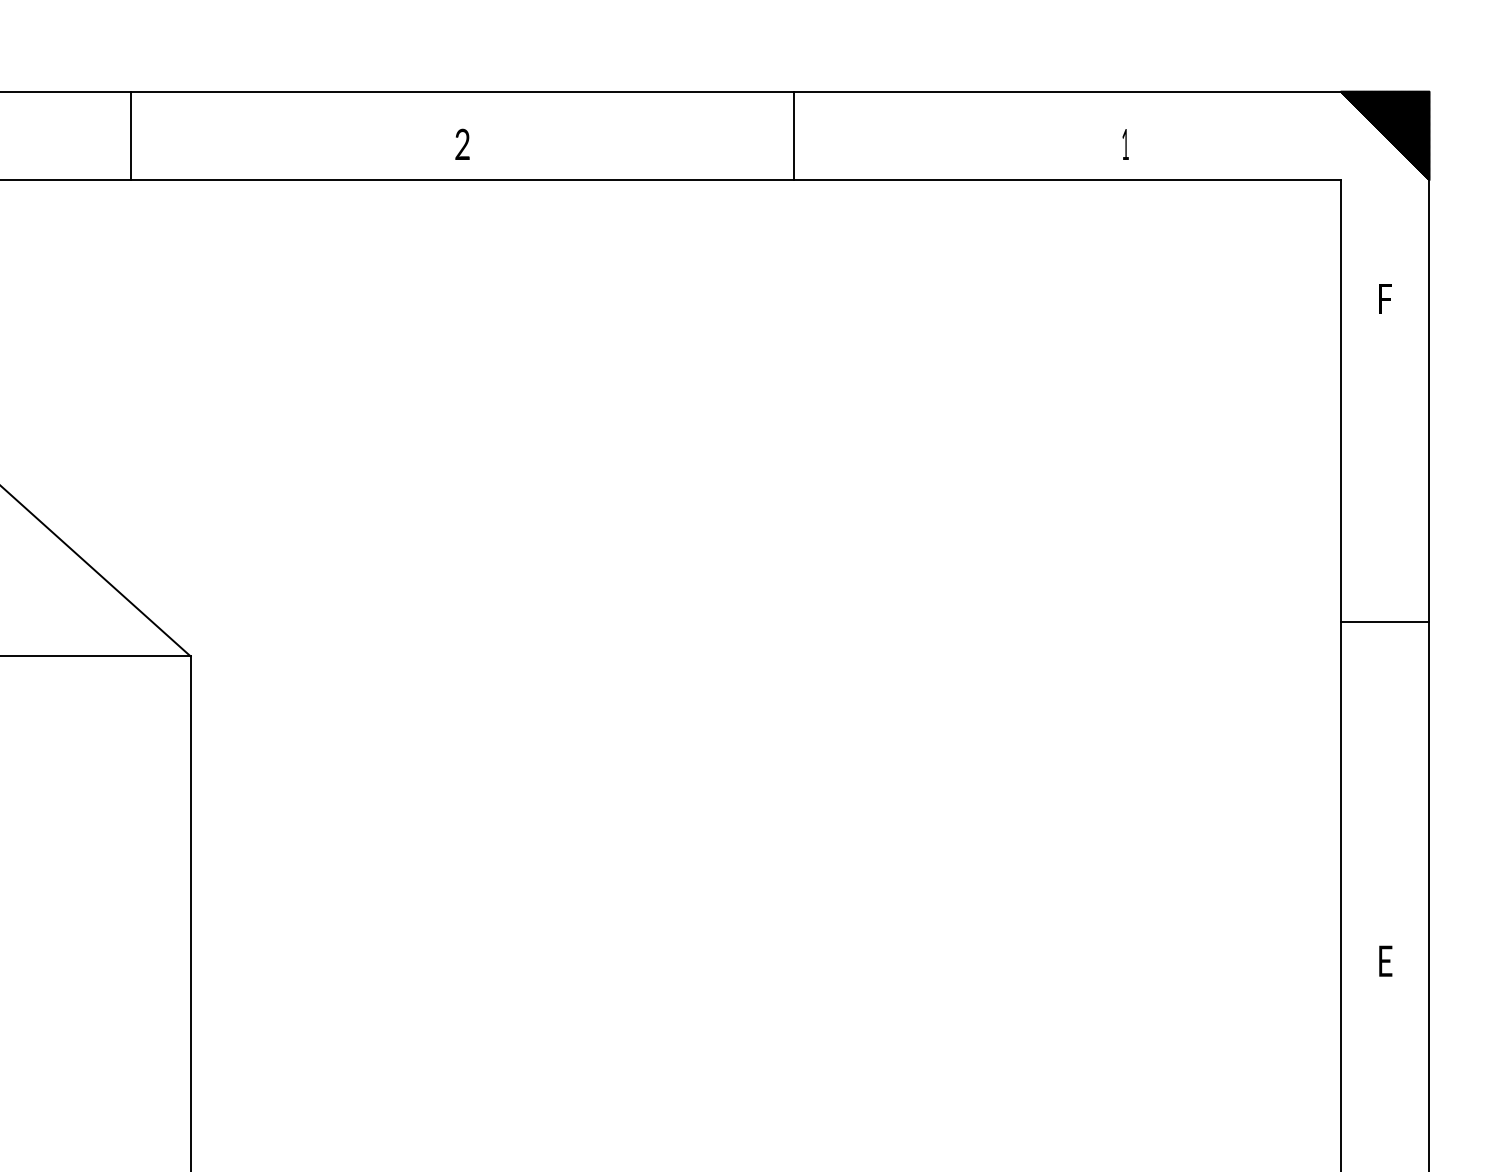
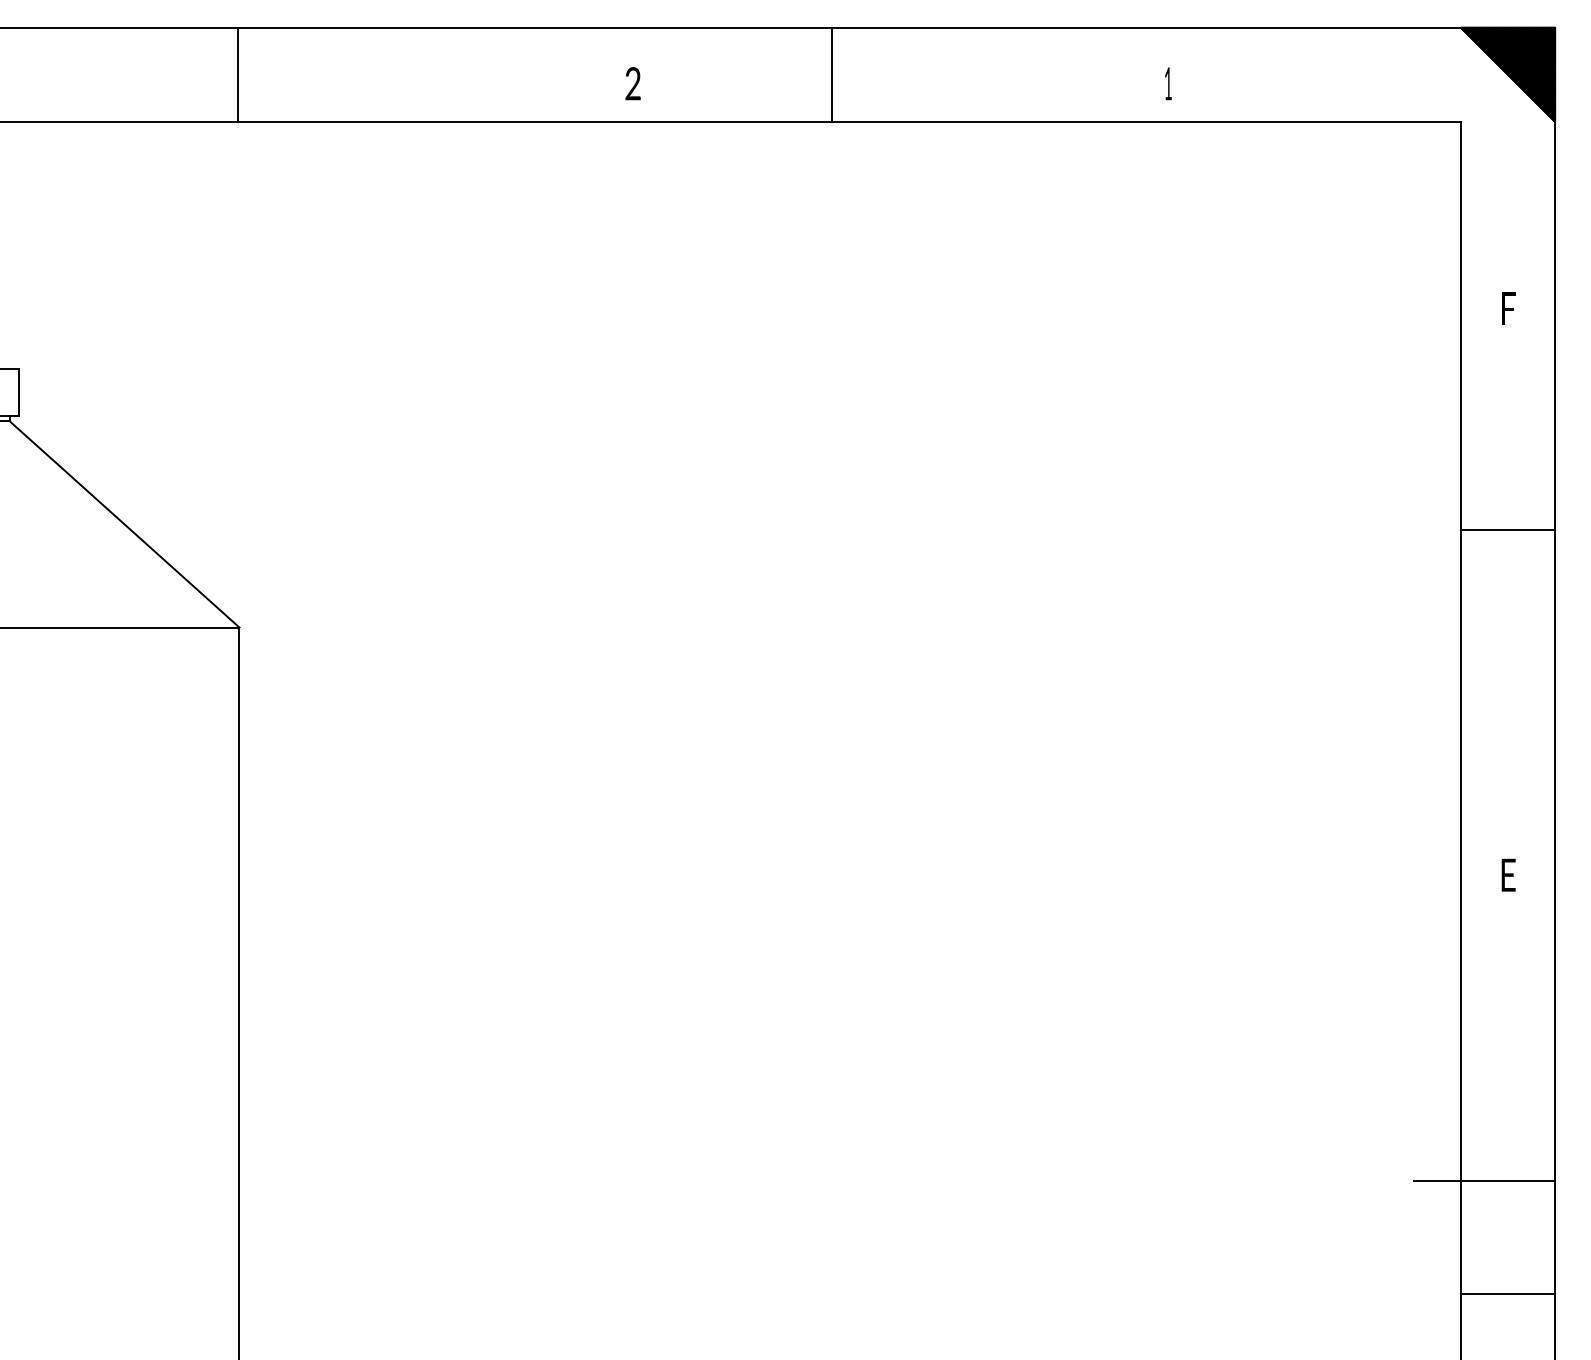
line: (131, 135) -> (238, 74), moved
line: (793, 135) -> (831, 74), moved
text: (461, 144) -> (632, 83), moved
text: (1125, 144) -> (1168, 83), moved
text: (1385, 298) -> (1508, 308), moved
line: (1384, 621) -> (1507, 530), moved
text: (1385, 960) -> (1508, 874), moved

